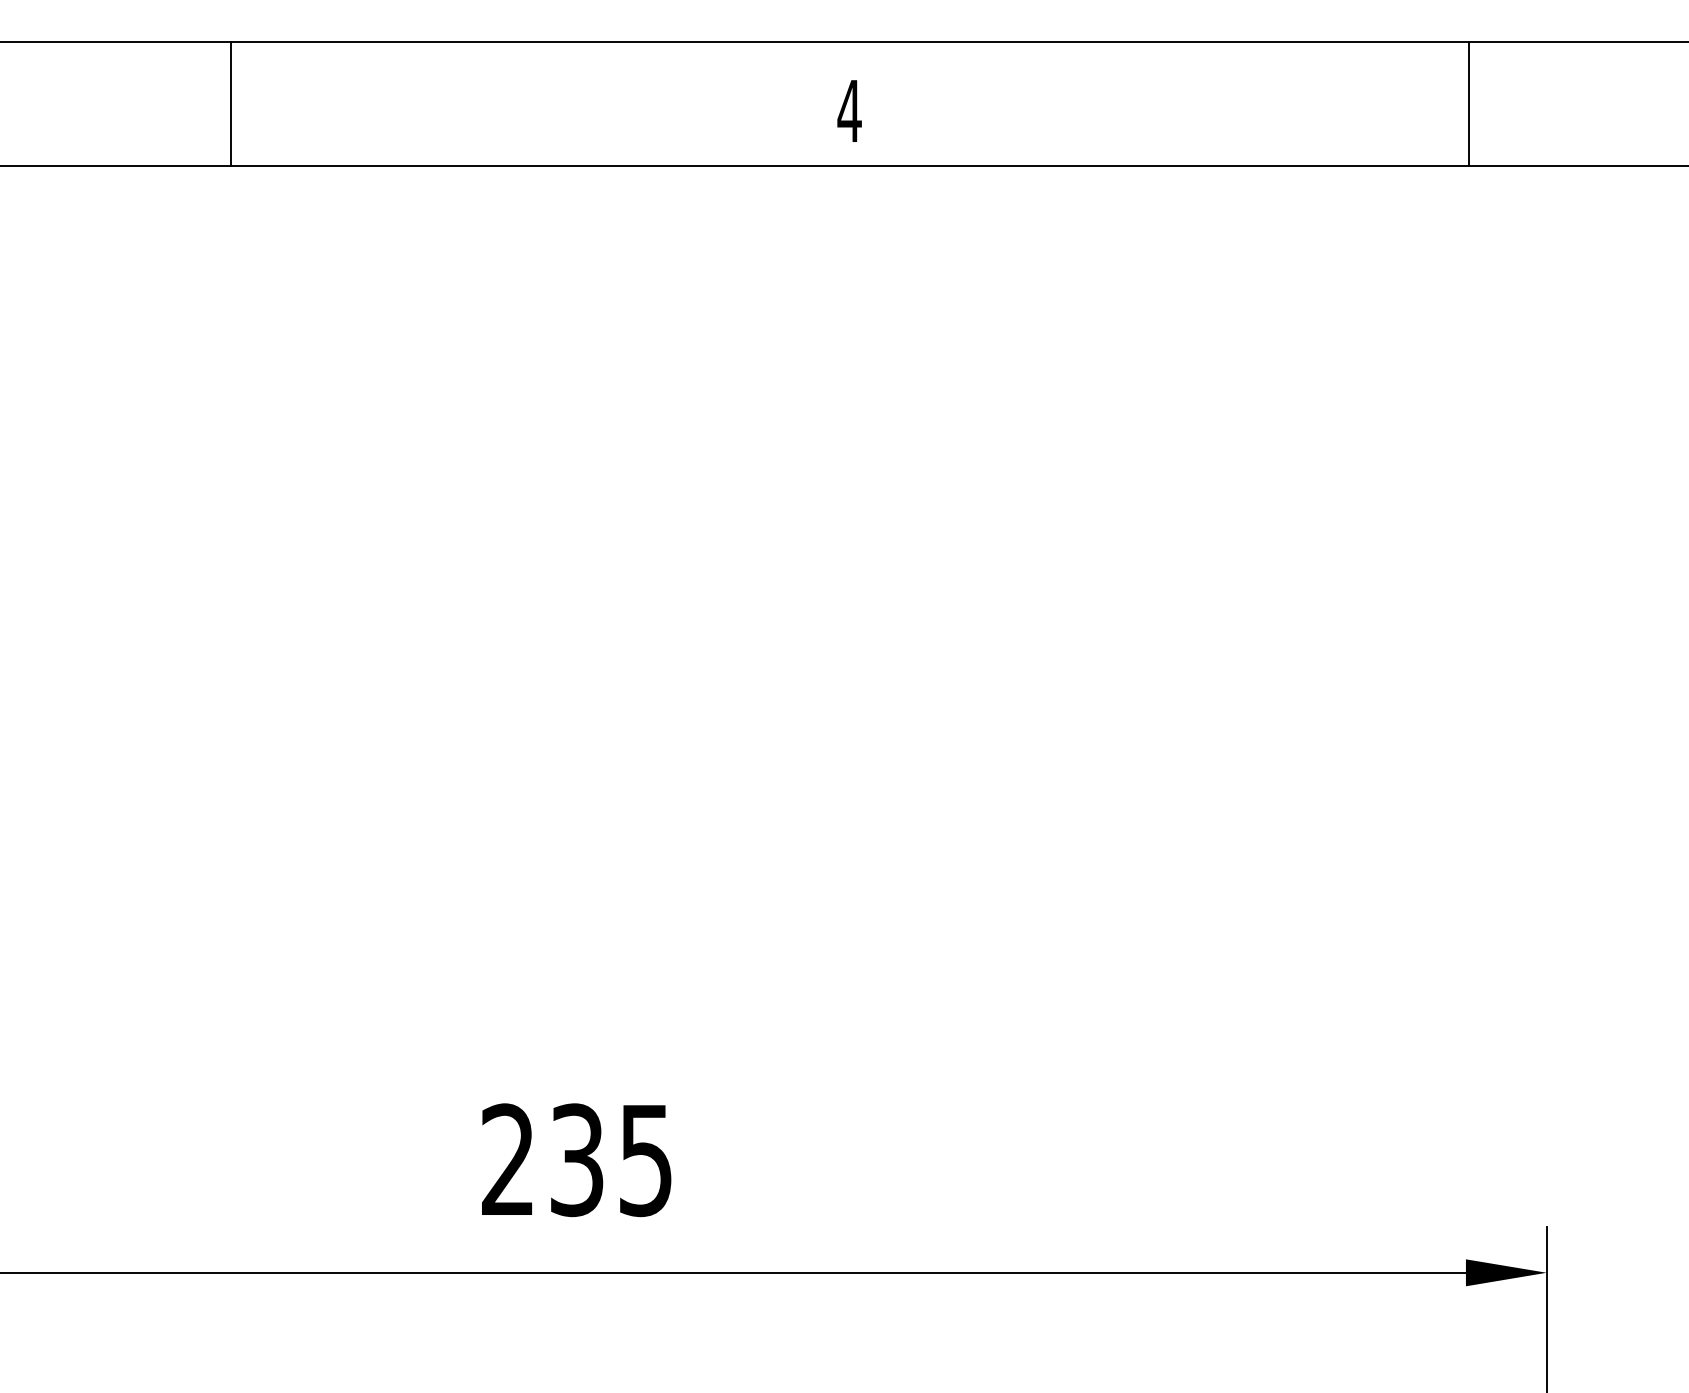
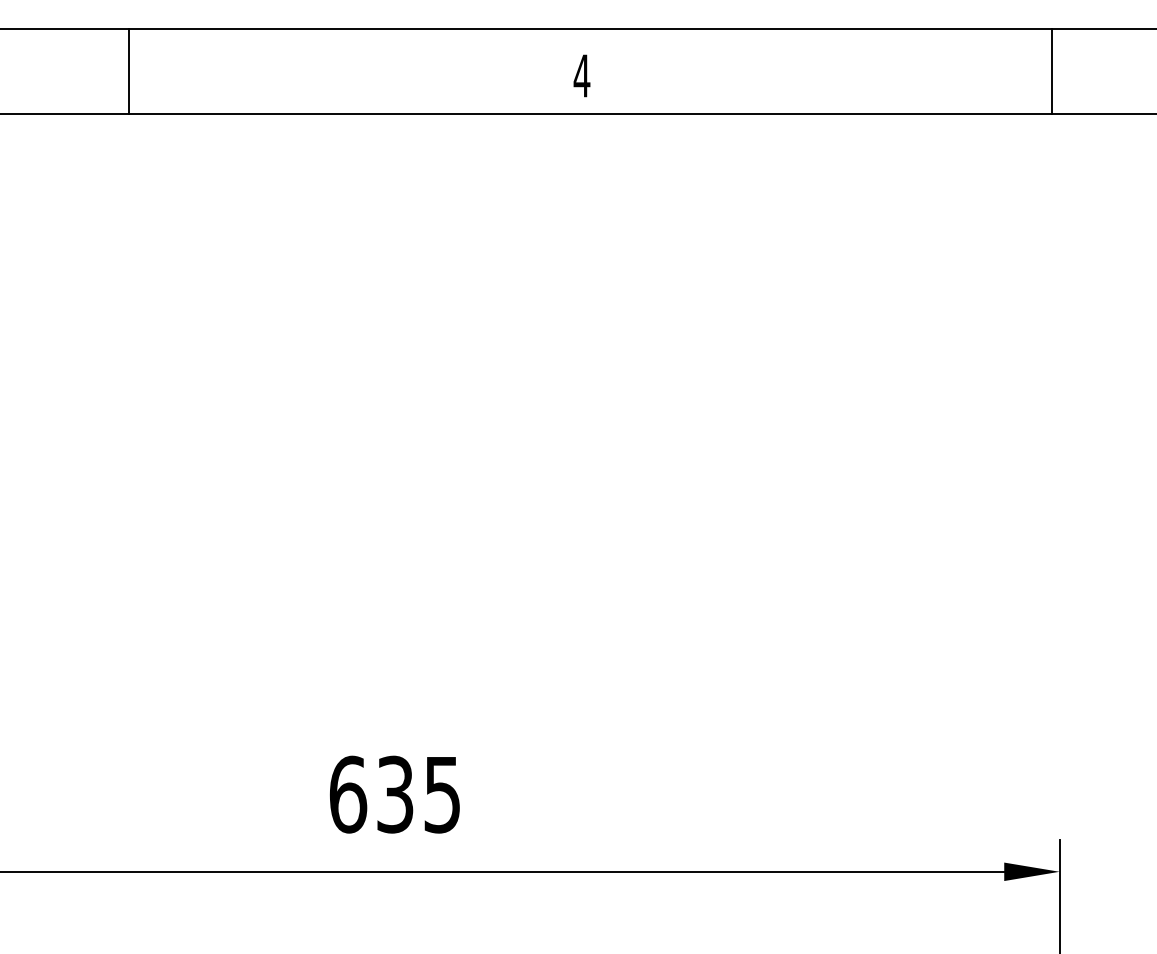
line: (231, 103) -> (128, 70), moved
line: (1469, 103) -> (1052, 70), moved
text: (508, 1159) -> (348, 794), 235 -> 635

